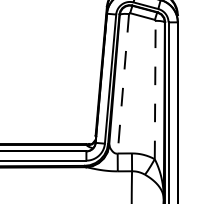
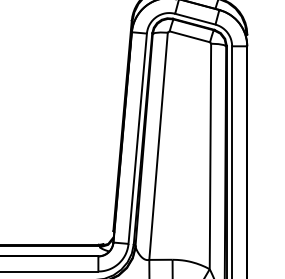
line: (123, 83) -> (158, 145), dashed -> solid
line: (155, 89) -> (210, 155), dashed -> solid

